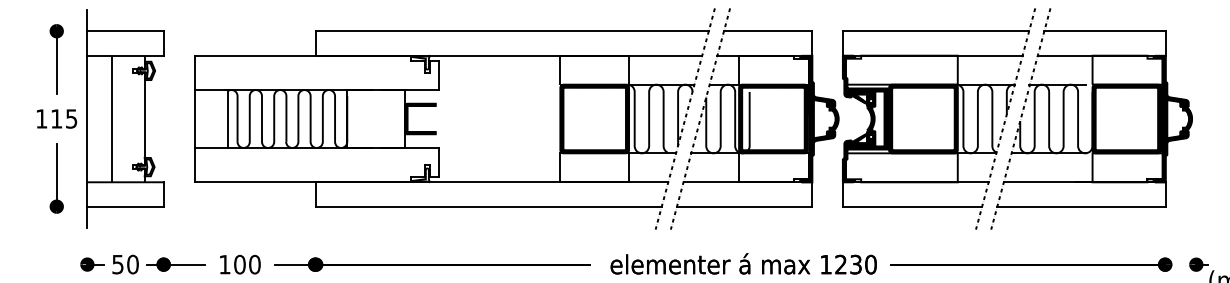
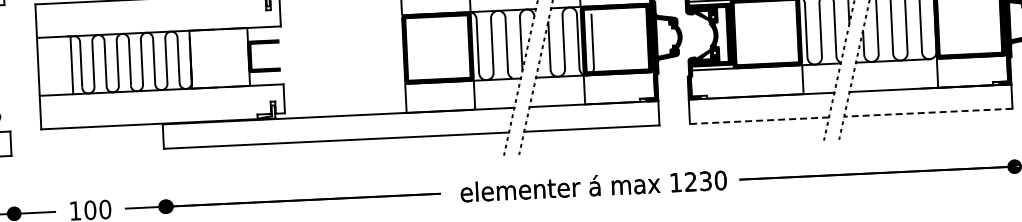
line: (912, 206) -> (759, 120), solid -> dashed
line: (1081, 206) -> (928, 112), solid -> dashed

